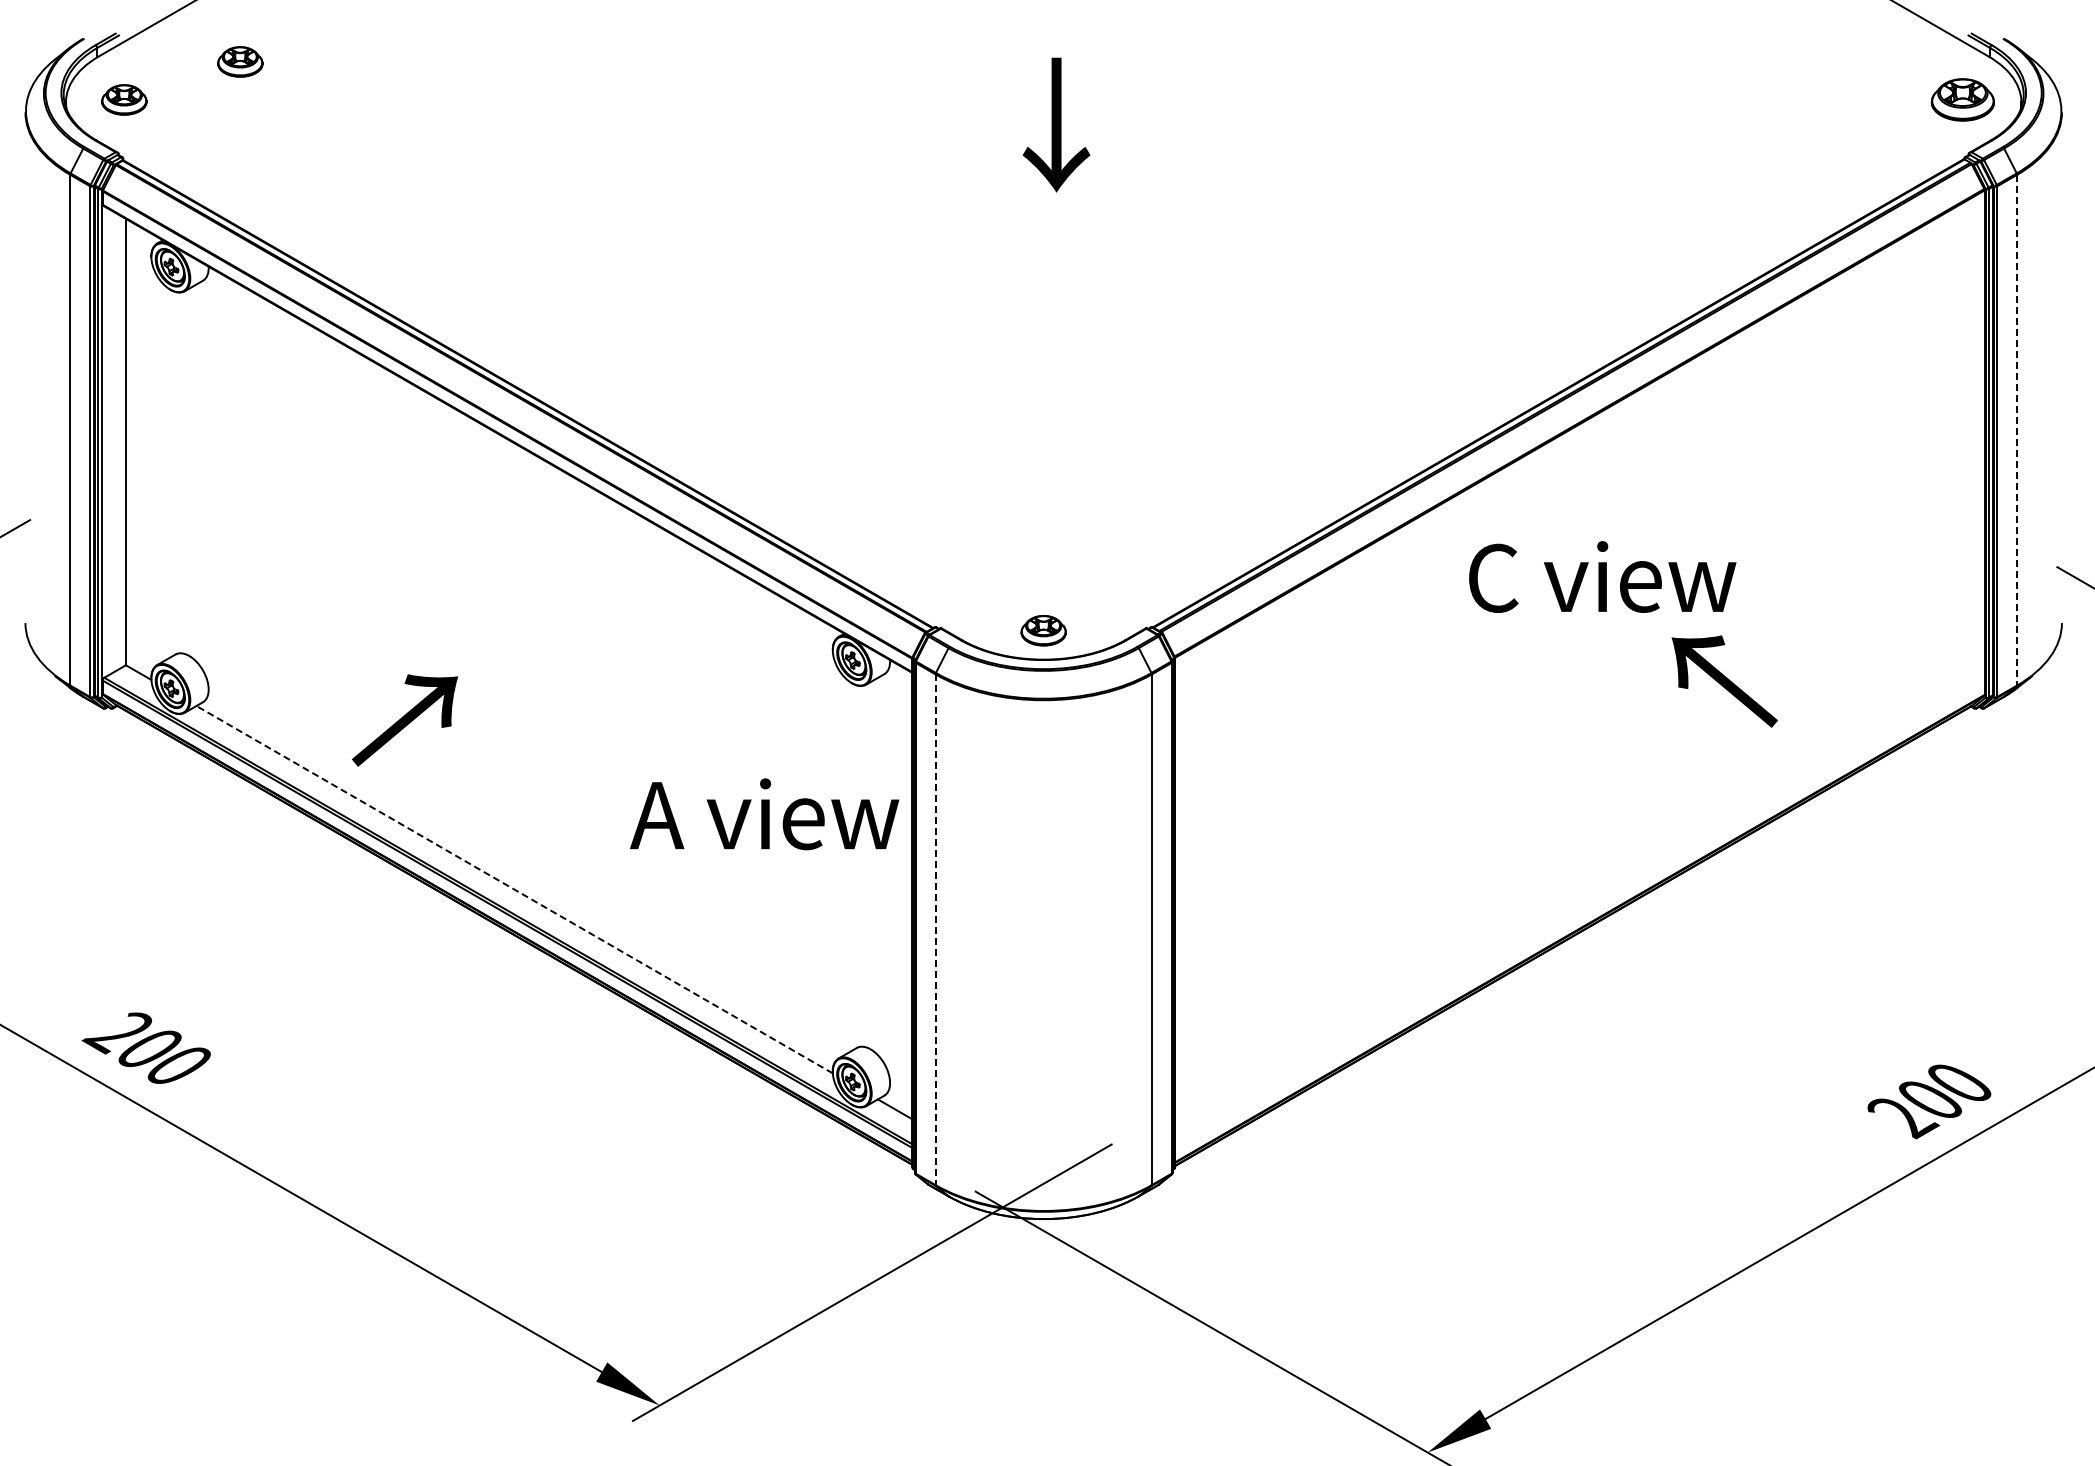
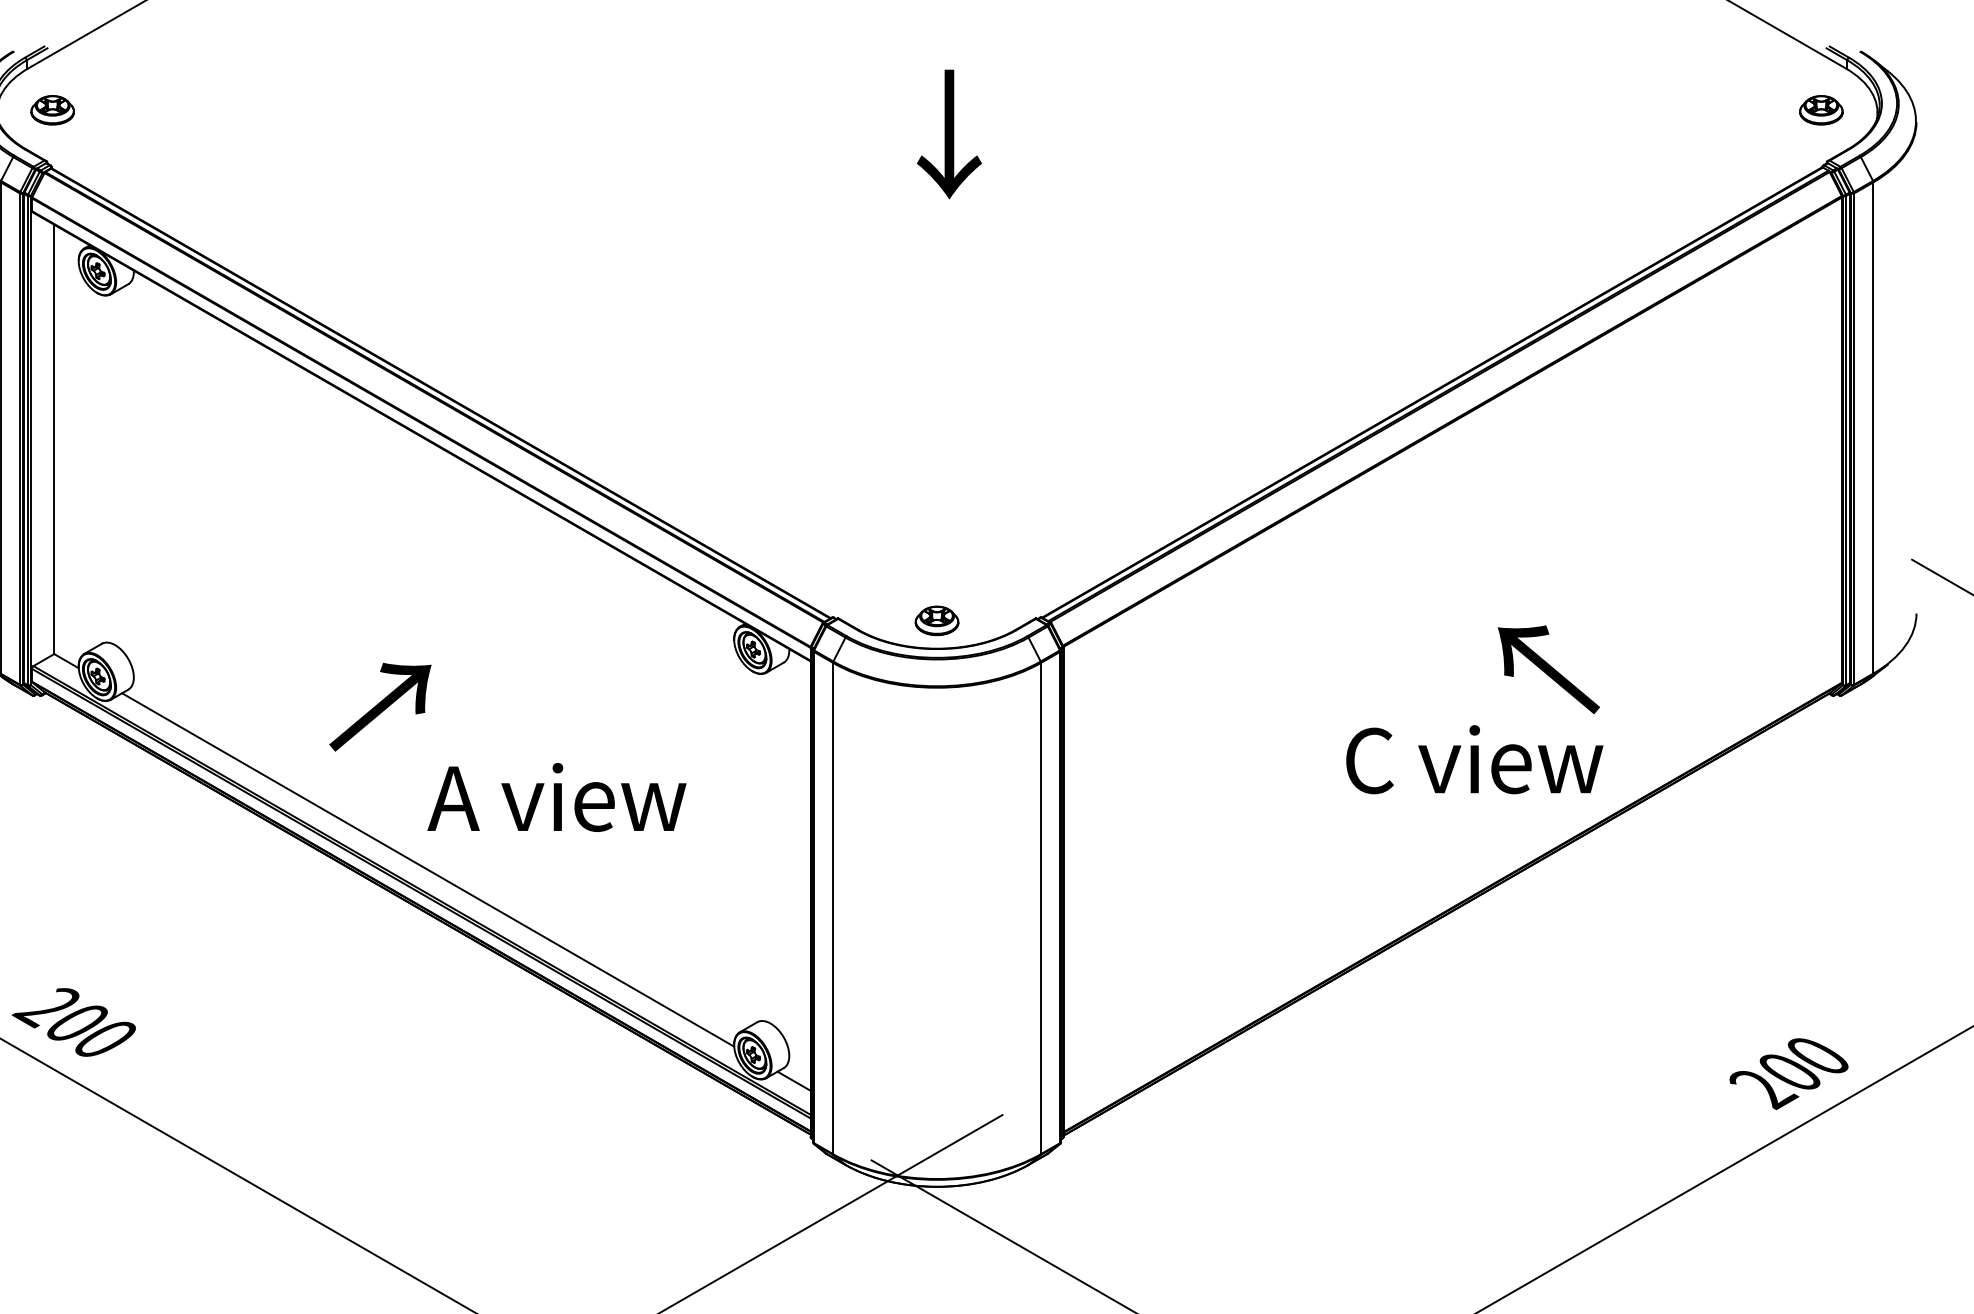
part: (240, 61) -> (164, 73), removed
part: (1963, 99) -> (1821, 109), size x0.71
line: (2017, 430) -> (1873, 428), dashed -> solid
text: (1602, 576) -> (1474, 759), moved
text: (1724, 681) -> (1548, 669), moved
text: (405, 720) -> (380, 707), moved
text: (764, 814) -> (556, 797), moved
line: (514, 889) -> (428, 869), dashed -> solid
line: (935, 930) -> (832, 909), dashed -> solid

